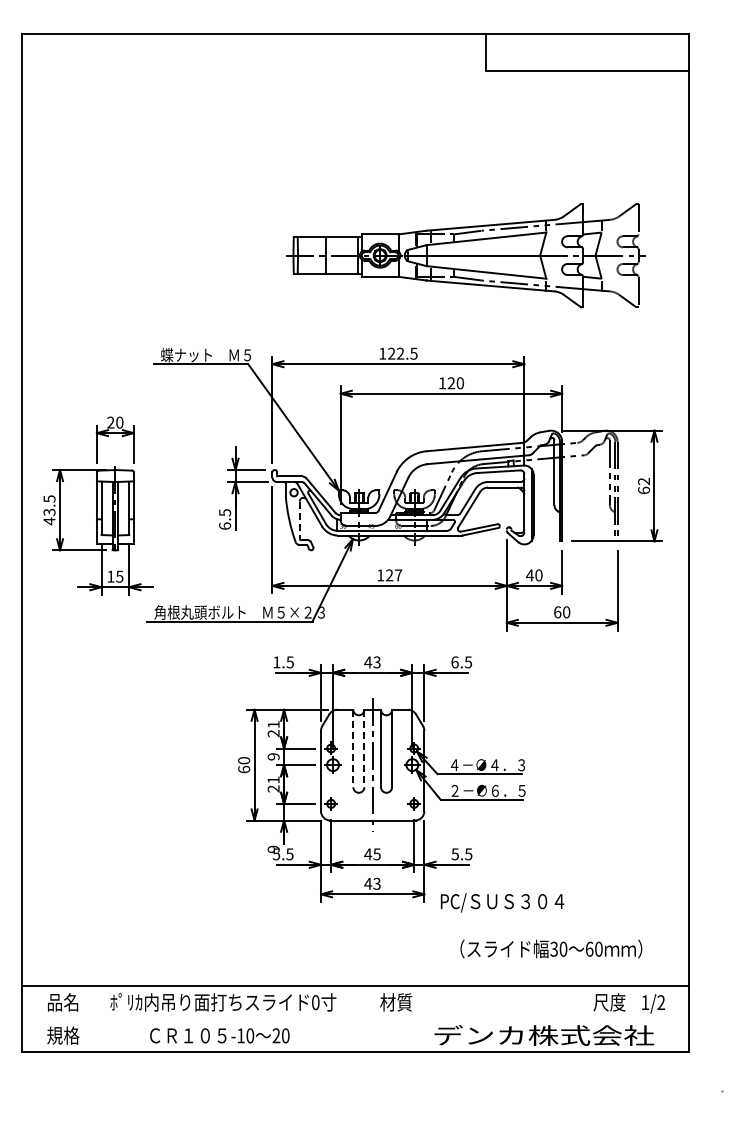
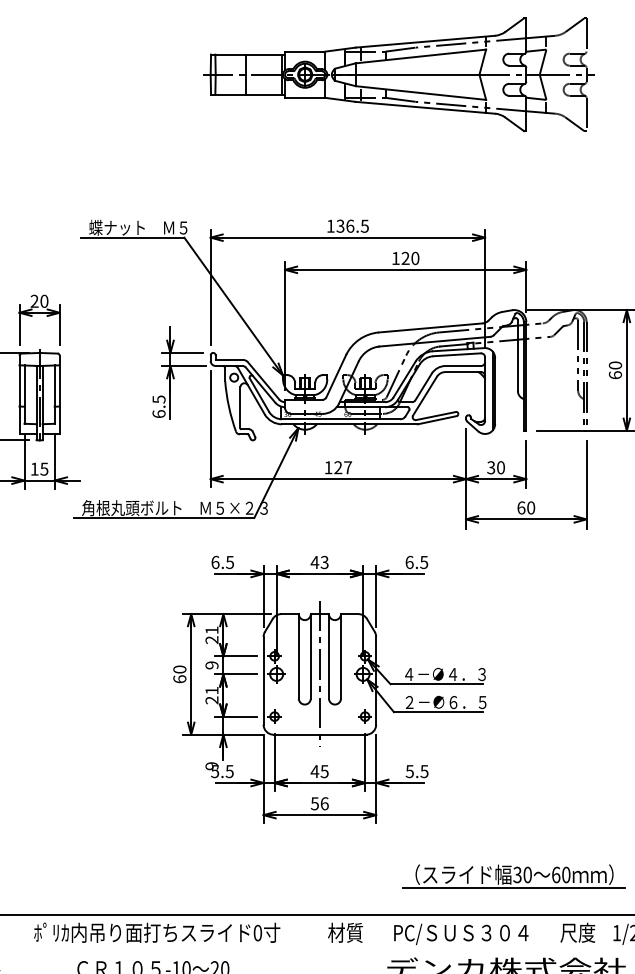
part: (465, 255) -> (398, 74), moved
text: (396, 353) -> (345, 226), 122.5 -> 136.5
text: (644, 481) -> (615, 365), 62 -> 60
line: (299, 520) -> (240, 407), dashed -> solid
text: (529, 575) -> (490, 467), 40 -> 30
text: (276, 662) -> (215, 562), 1.5 -> 6.5
line: (353, 748) -> (298, 656), dashed -> solid
line: (364, 748) -> (310, 656), dashed -> solid
text: (372, 883) -> (319, 803), 43 -> 56
text: (502, 902) -> (461, 934), moved
line: (550, 961) -> (513, 888), added

